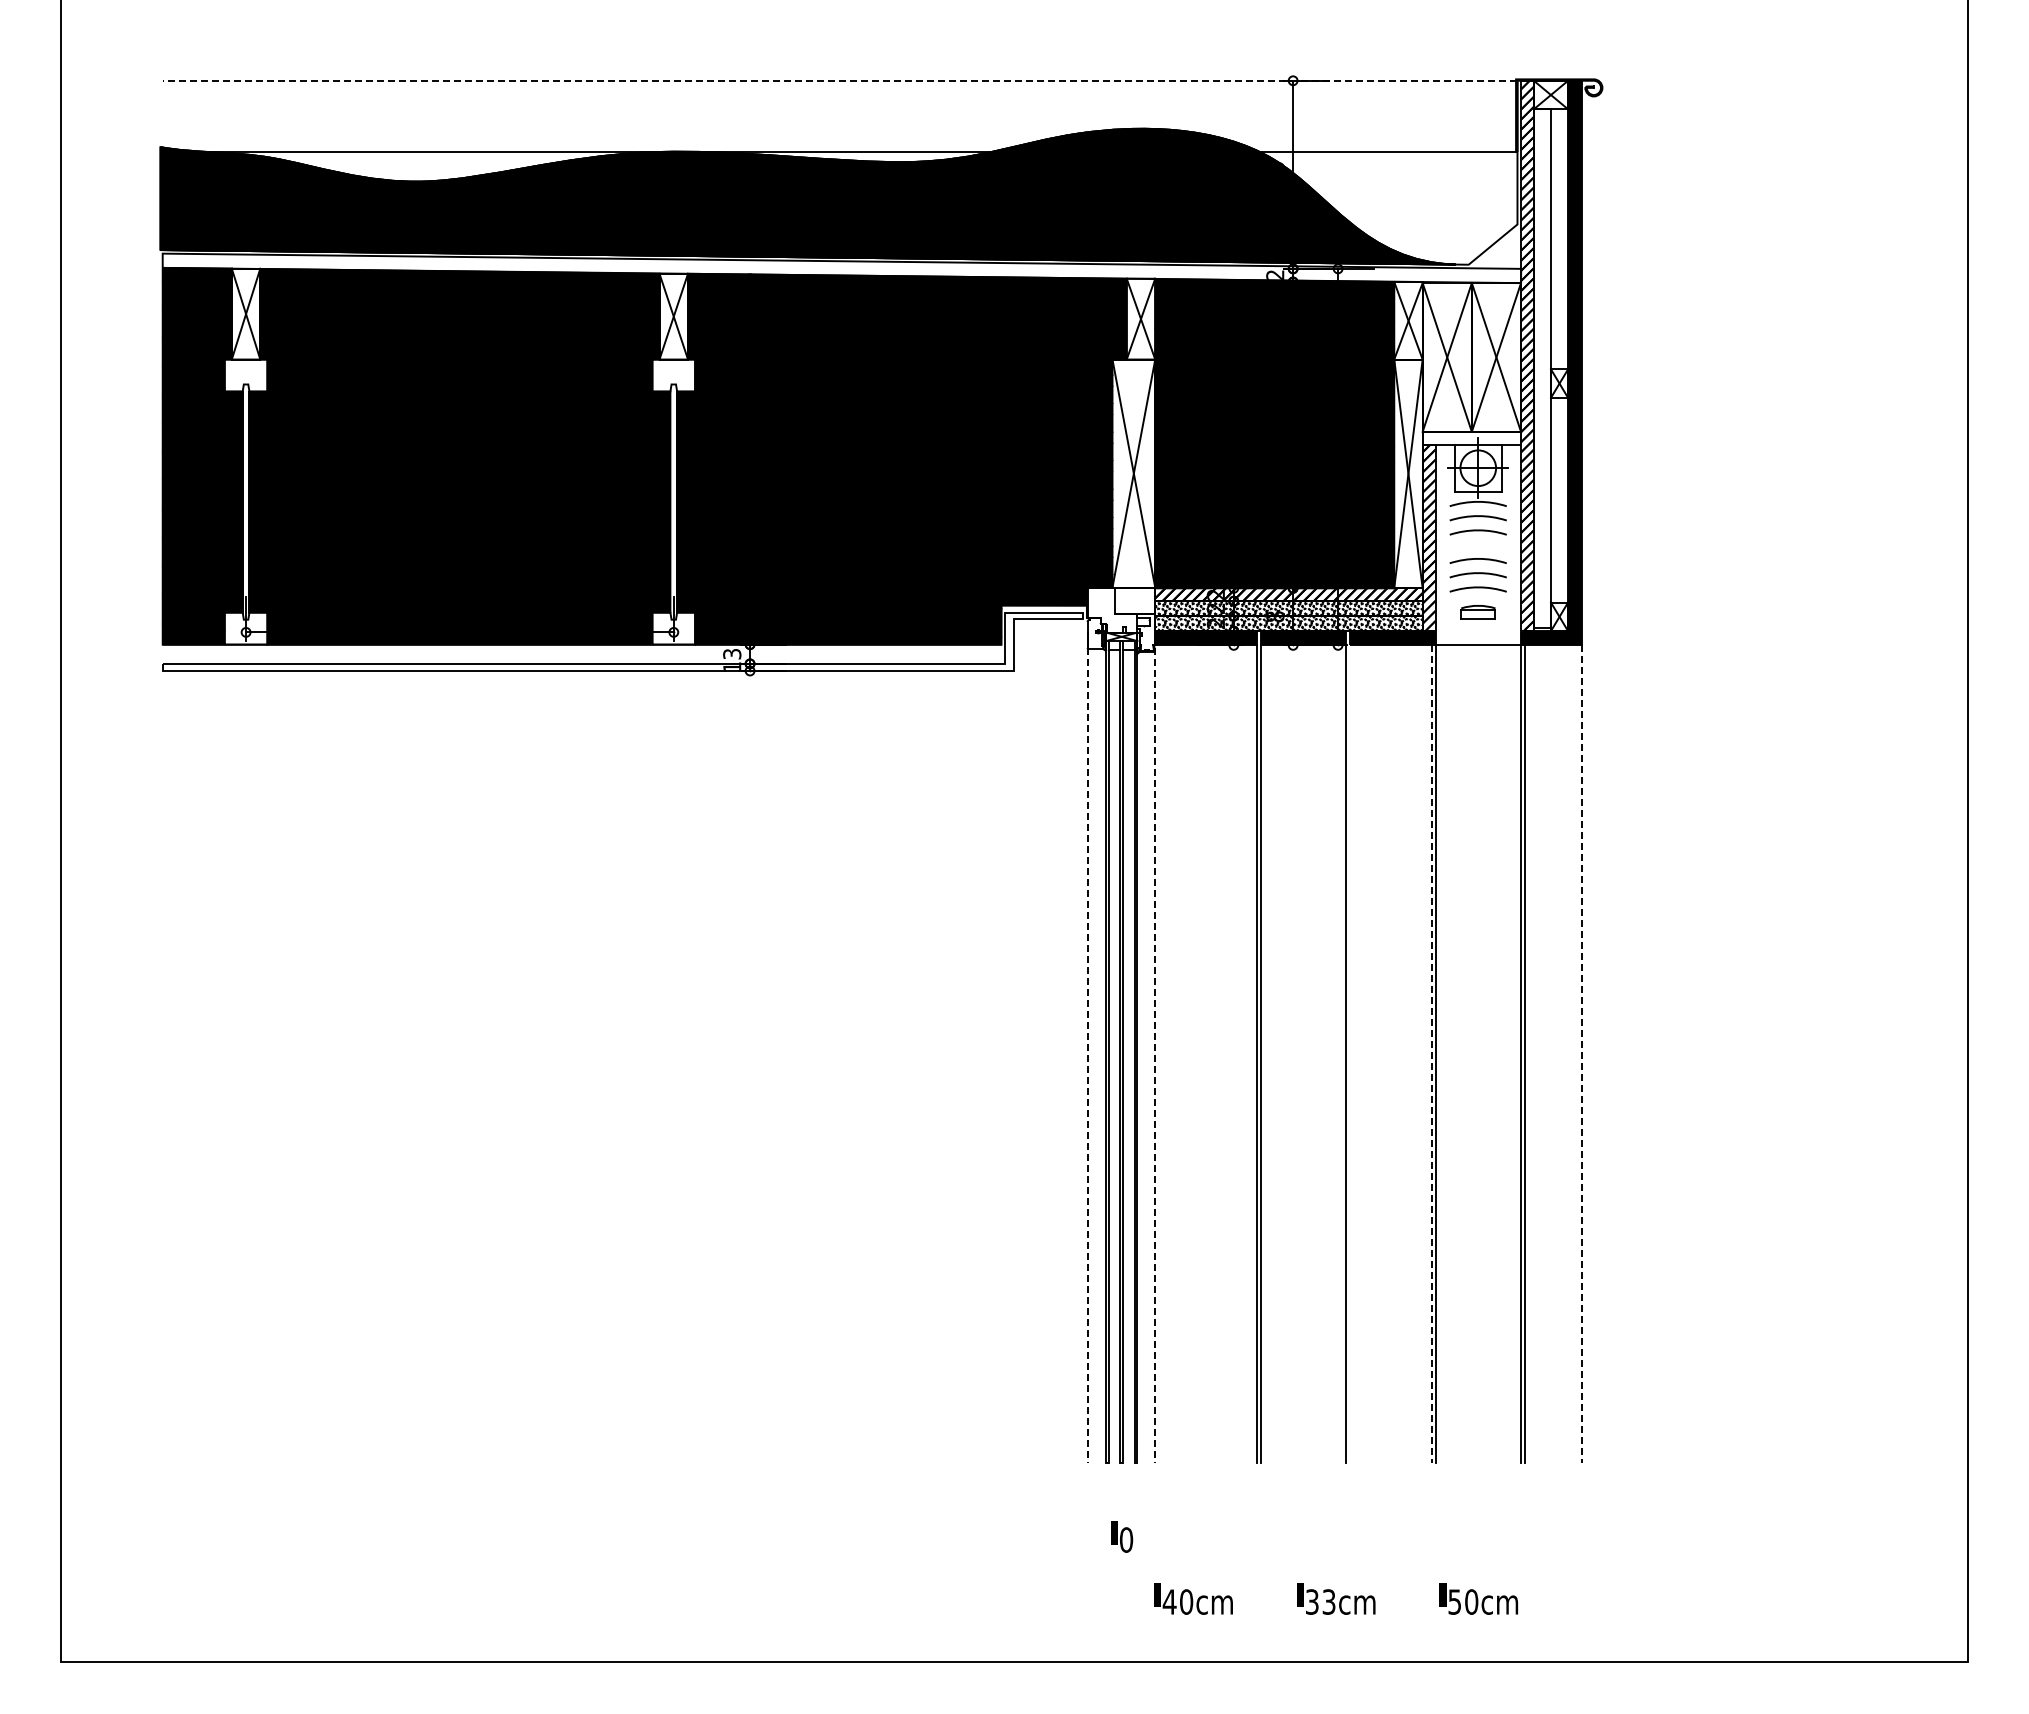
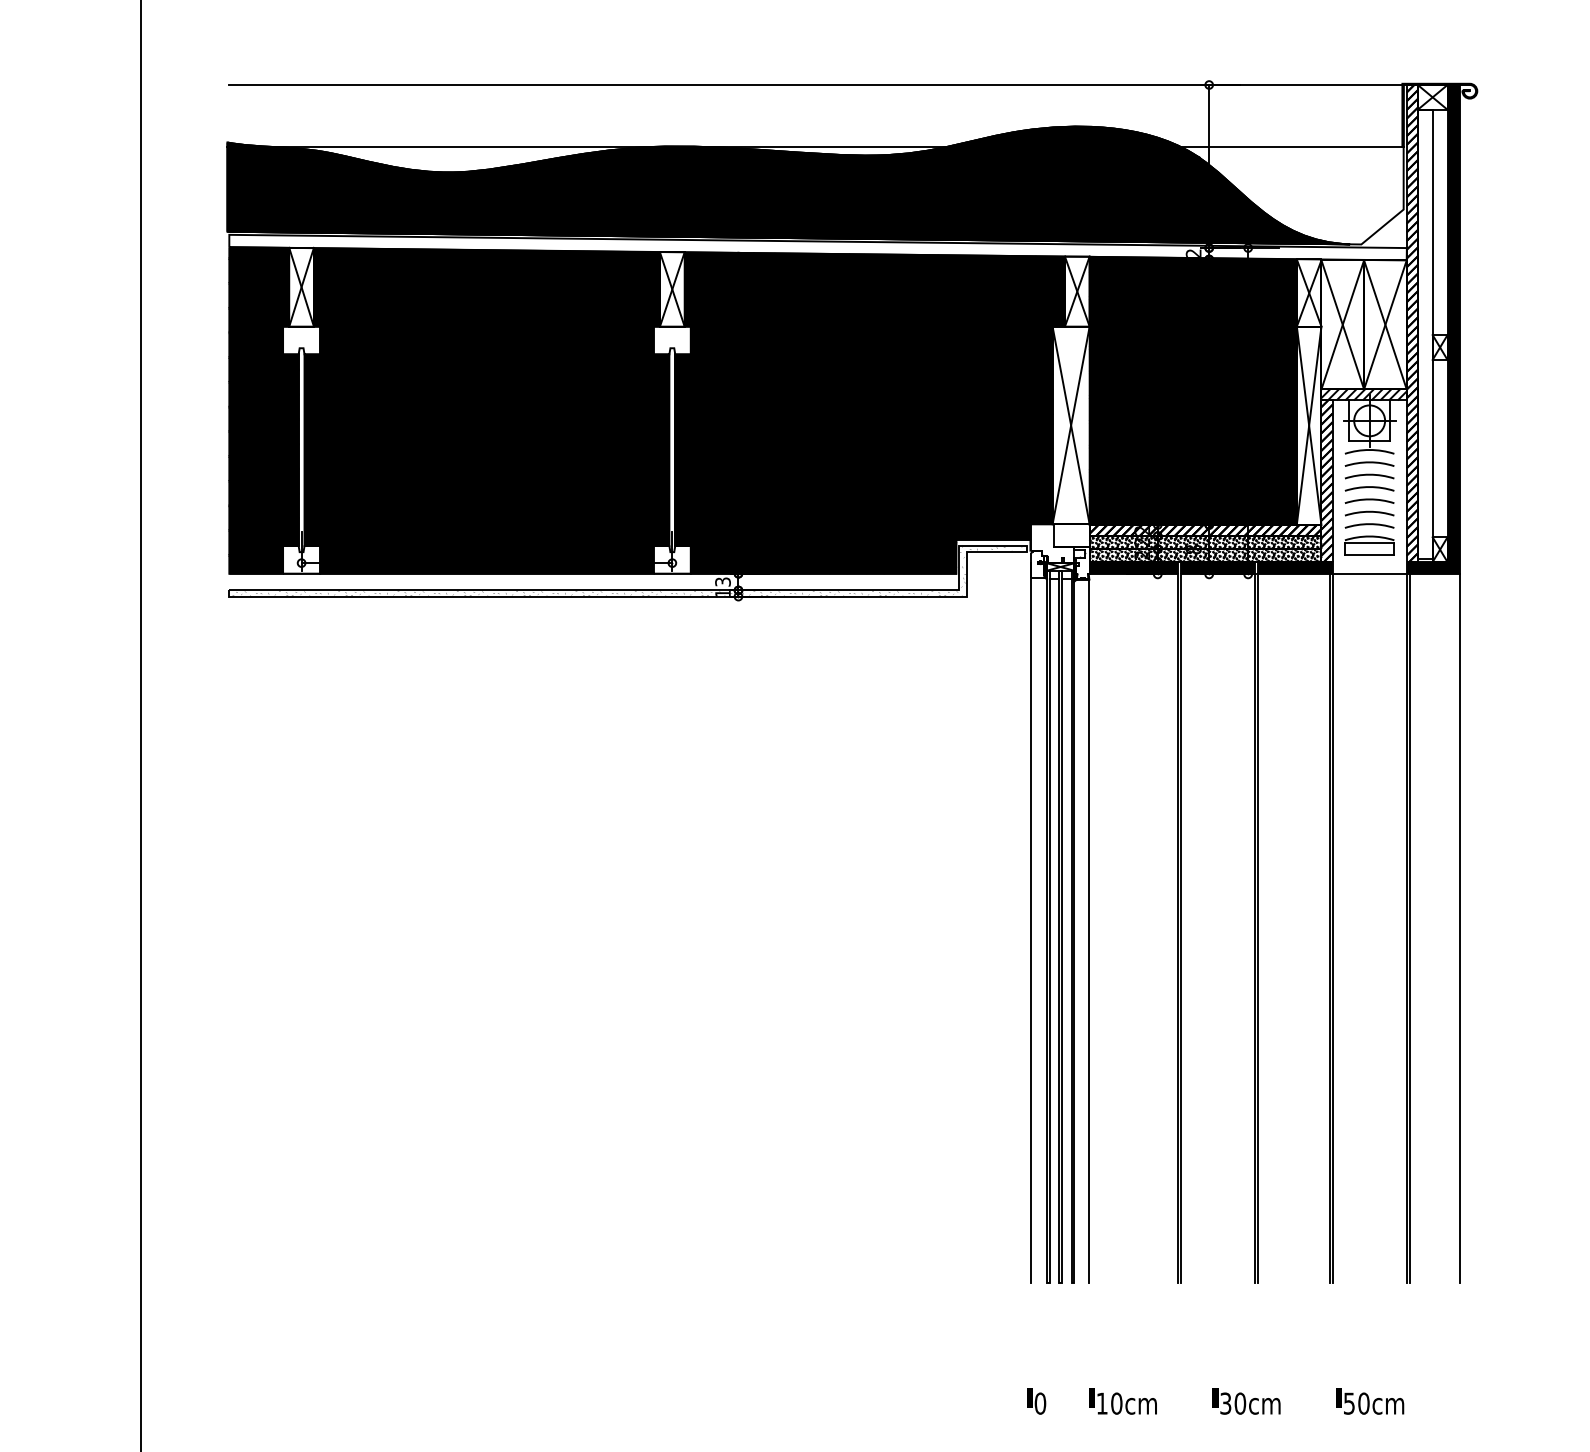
line: (839, 80) -> (815, 84), dashed -> solid
hatch: (1471, 437) -> (1363, 394), added
arc: (1477, 545) -> (1368, 487), added
part: (1478, 611) -> (1369, 545), size x1.67
hatch: (619, 641) -> (625, 571), added
line: (1349, 1053) -> (1258, 928), added
line: (1431, 1053) -> (1329, 928), dashed -> solid
line: (1582, 1053) -> (1460, 928), dashed -> solid
line: (1087, 1055) -> (1030, 929), dashed -> solid
line: (1154, 1055) -> (1089, 929), dashed -> solid
text: (1122, 1536) -> (1037, 1400), moved
text: (1169, 1601) -> (1102, 1403), 40cm -> 10cm
text: (1328, 1601) -> (1239, 1403), 33cm -> 30cm

